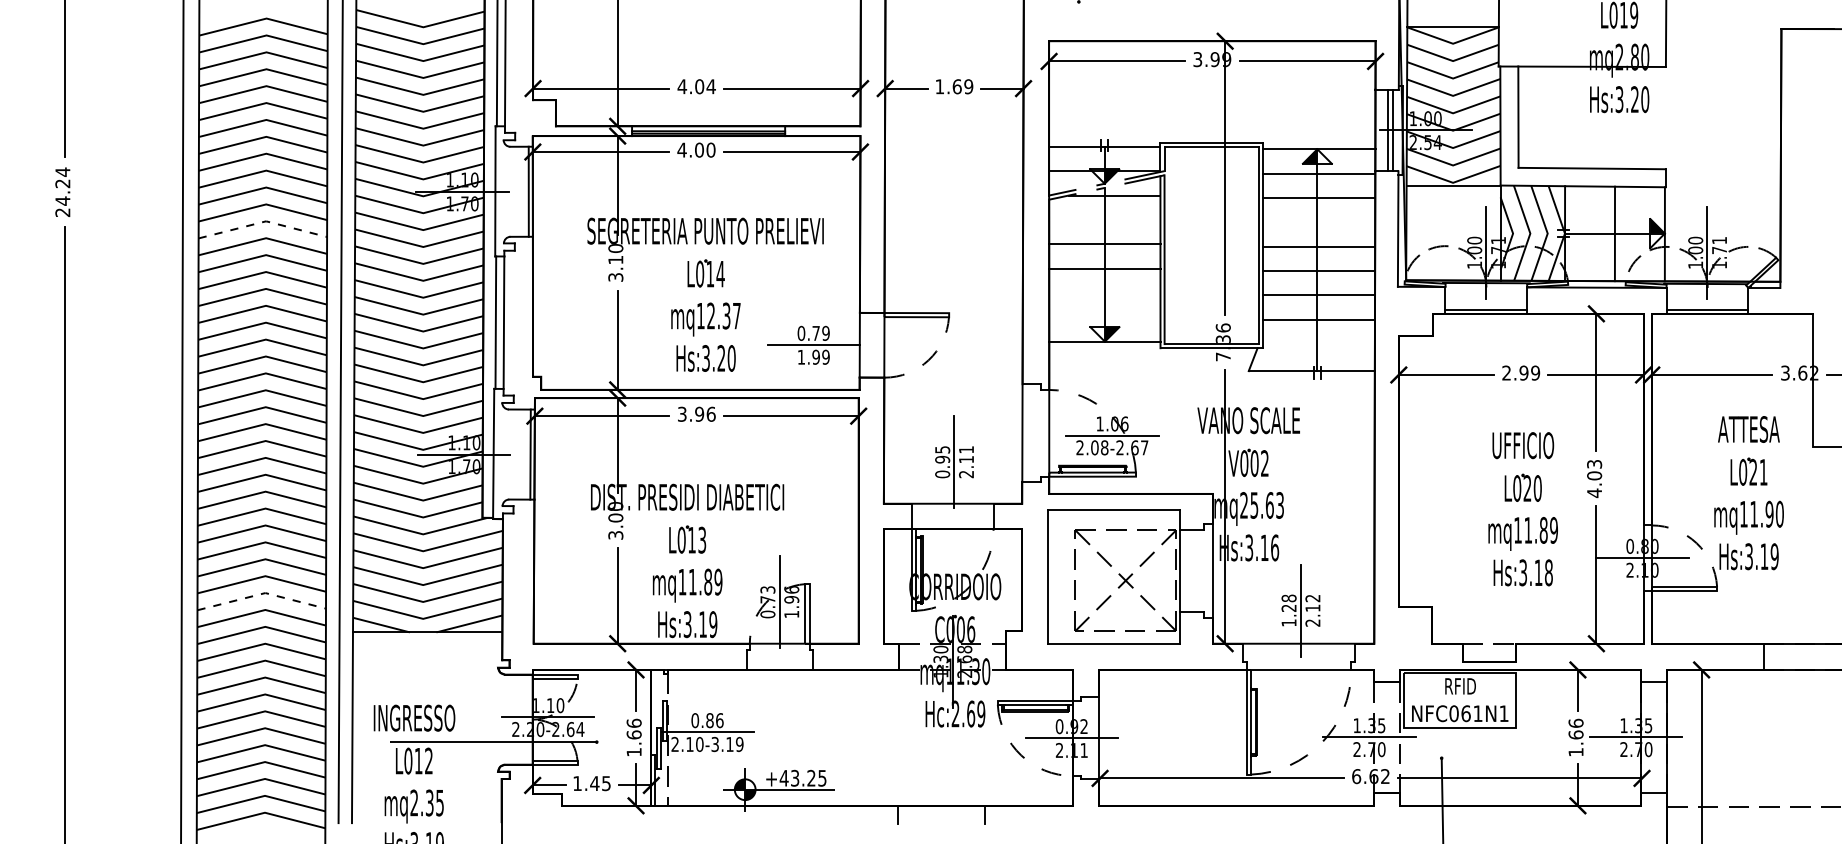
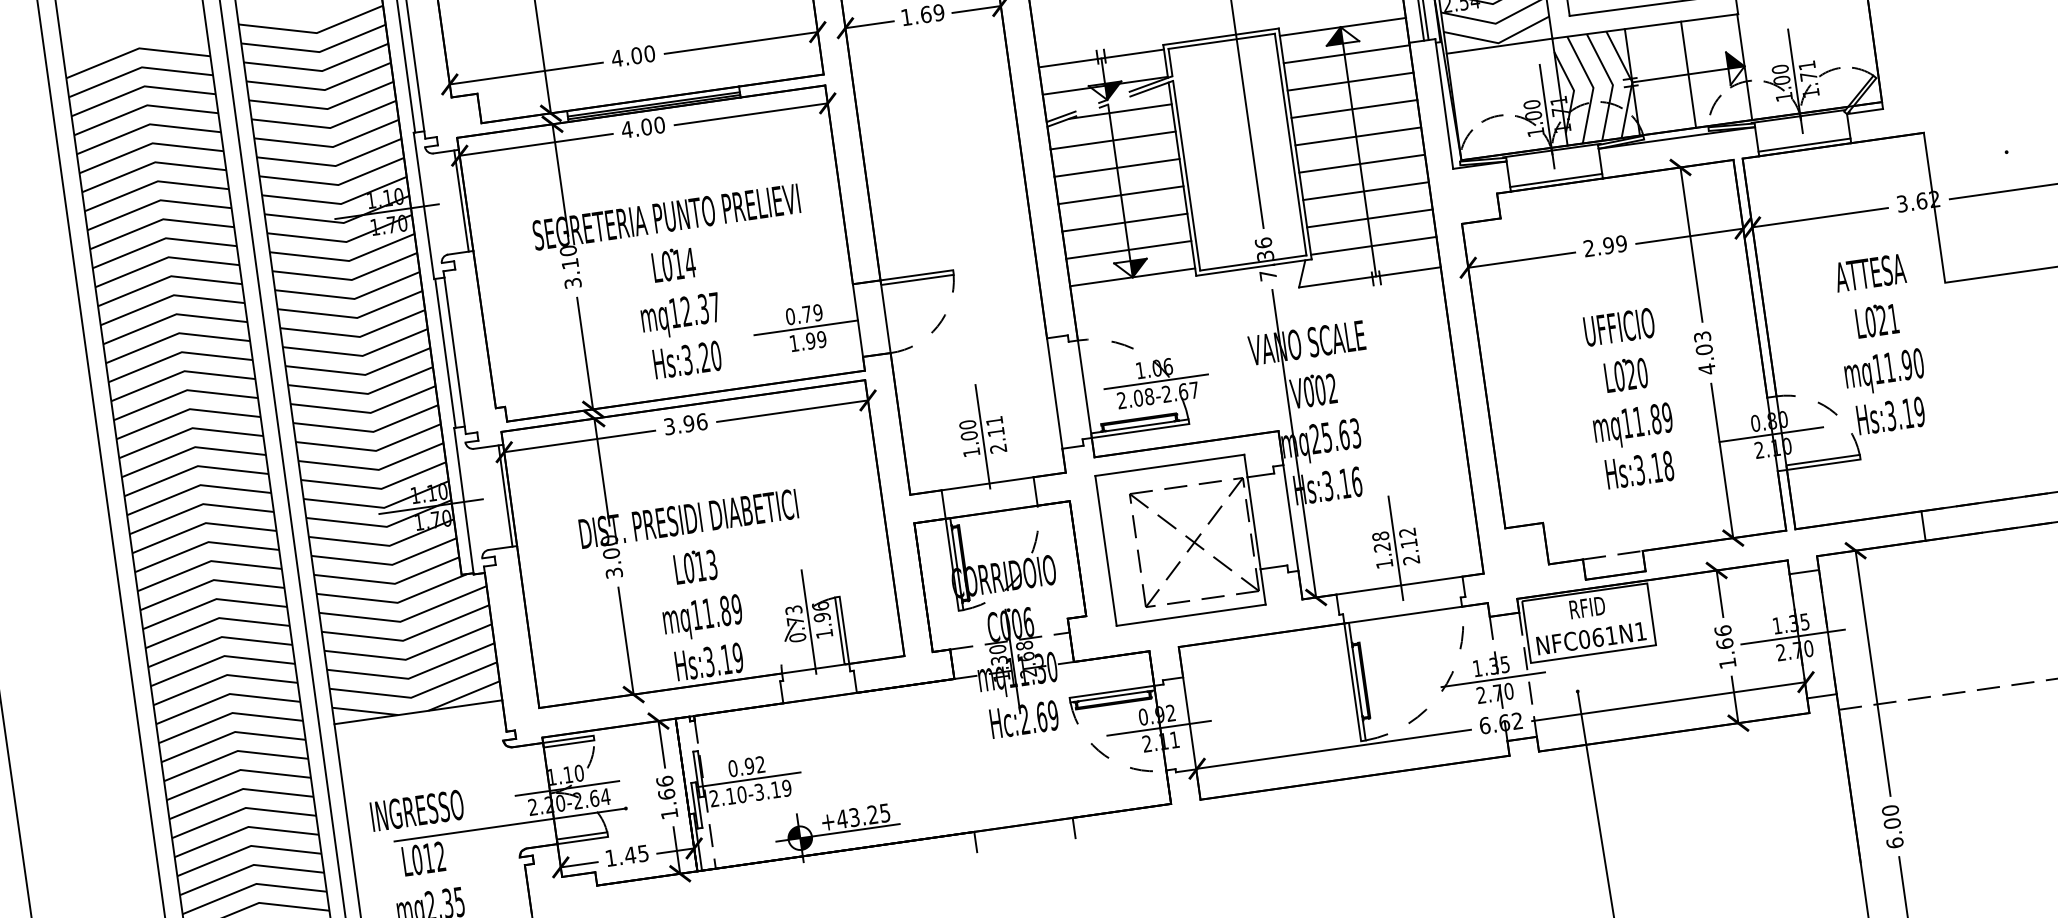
text: (710, 86) -> (648, 53), 4.04 -> 4.00
line: (1104, 219) -> (1112, 140), added
line: (263, 222) -> (168, 278), dashed -> solid
line: (1319, 222) -> (1354, 109), added
line: (1104, 292) -> (1124, 222), added
line: (1104, 317) -> (1128, 250), added
line: (1318, 344) -> (1373, 246), added
text: (942, 462) -> (969, 439), 0.95 -> 1.00
line: (262, 593) -> (226, 694), dashed -> solid
text: (714, 720) -> (754, 765), 0.86 -> 0.92

